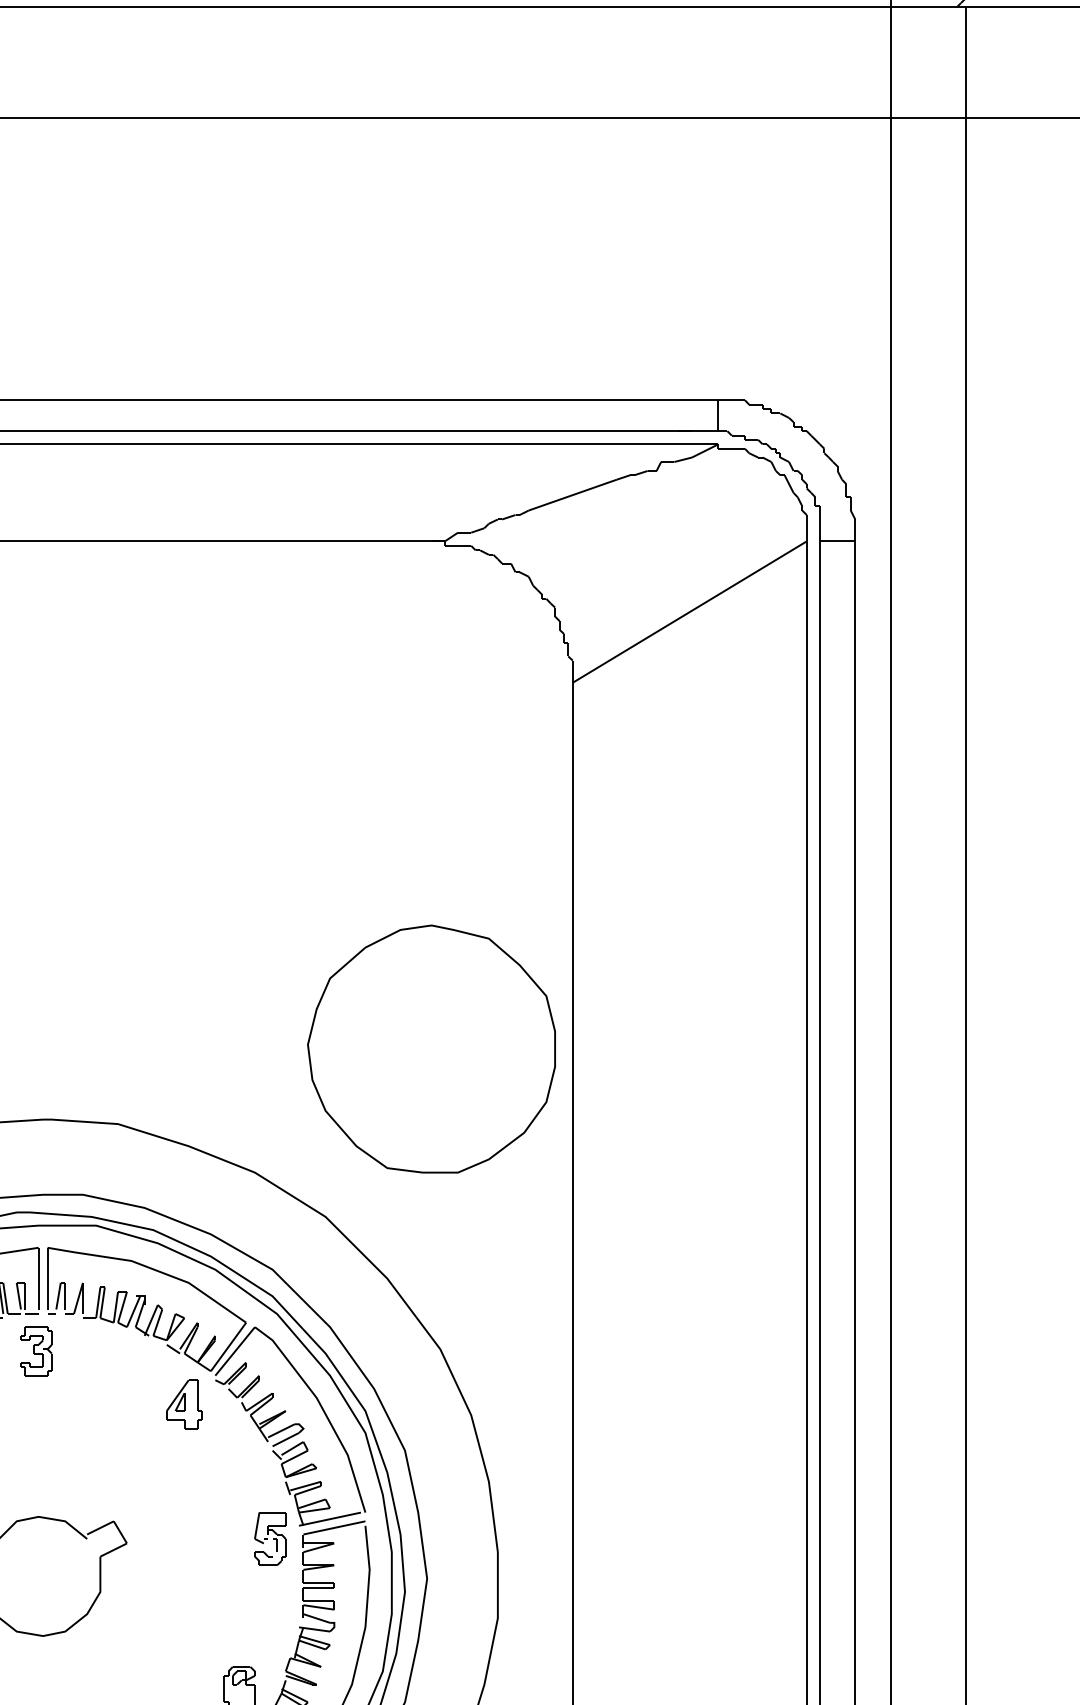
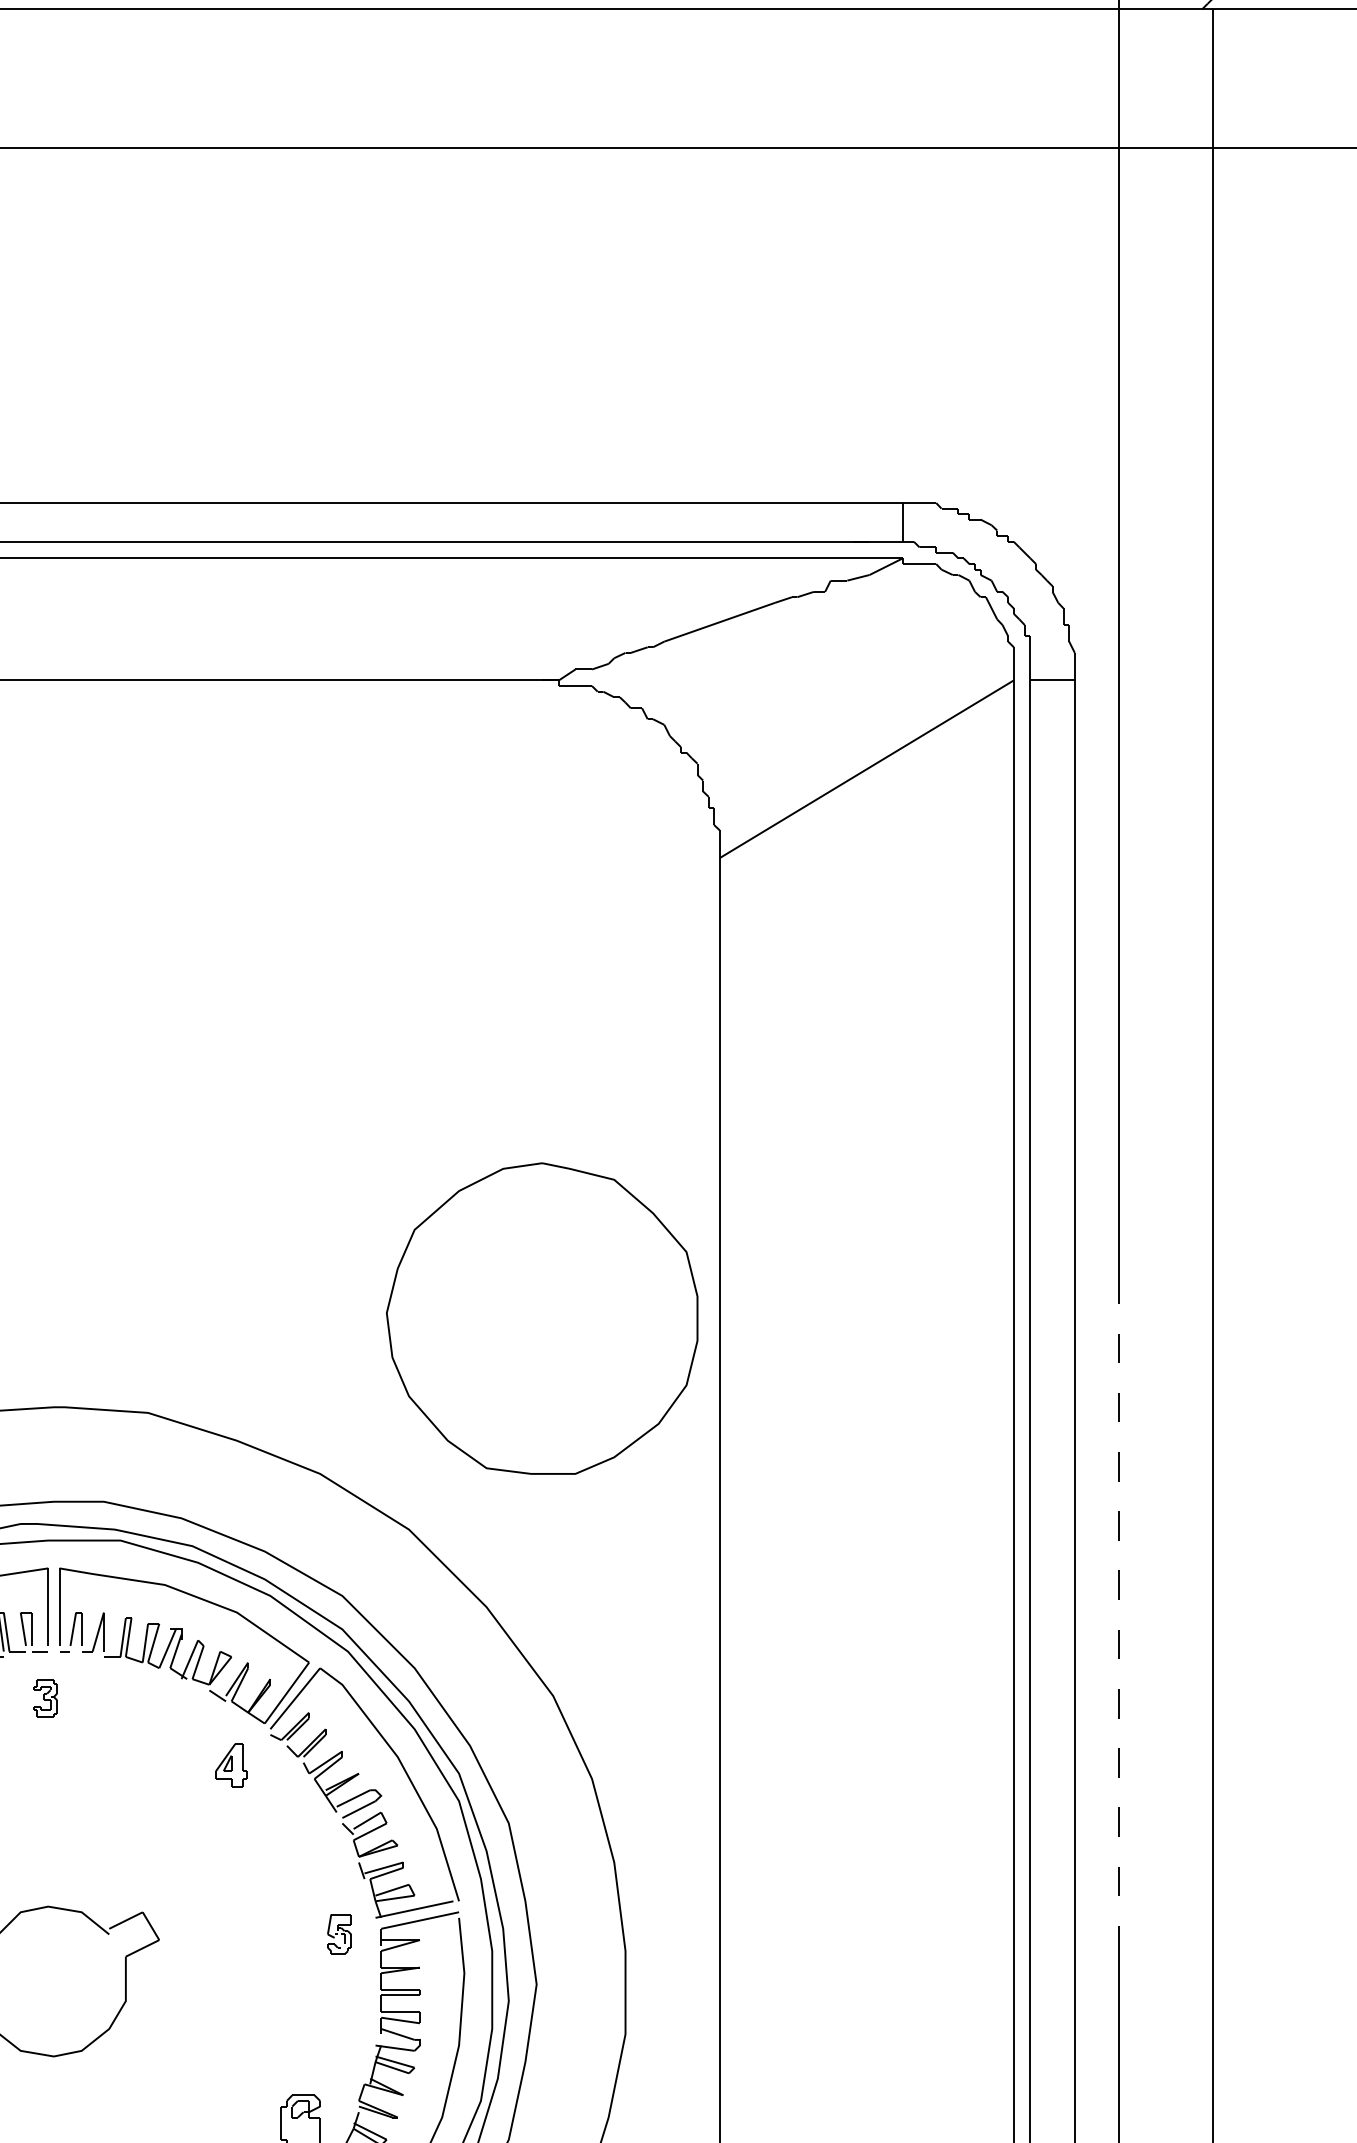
line: (890, 1283) -> (1119, 1613), solid -> dashed
part: (36, 1351) -> (45, 1698), size x0.6
part: (184, 1404) -> (231, 1765), size x0.7
part: (270, 1539) -> (339, 1934), size x0.6

